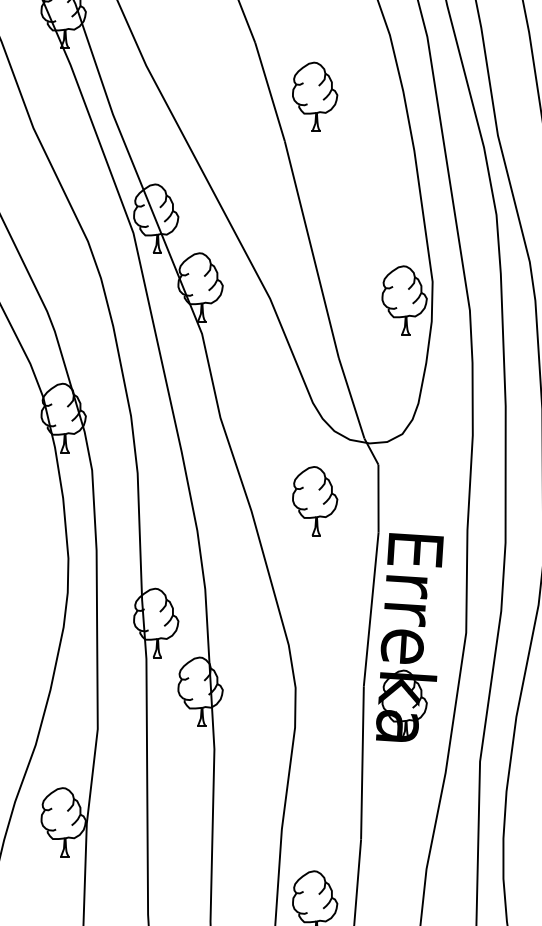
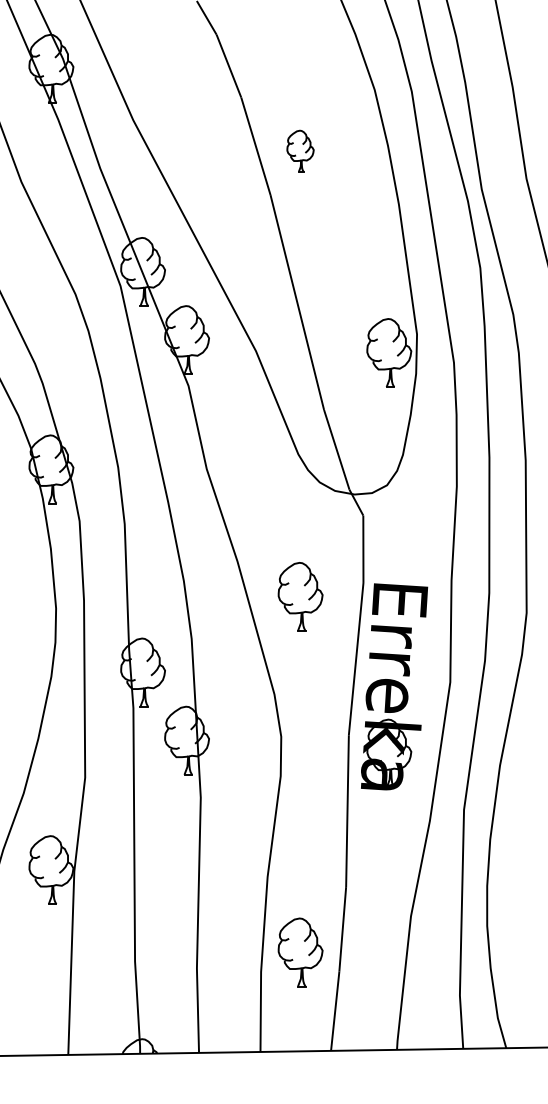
part: (315, 96) -> (300, 150), size x0.6
part: (315, 500) -> (300, 596), moved

